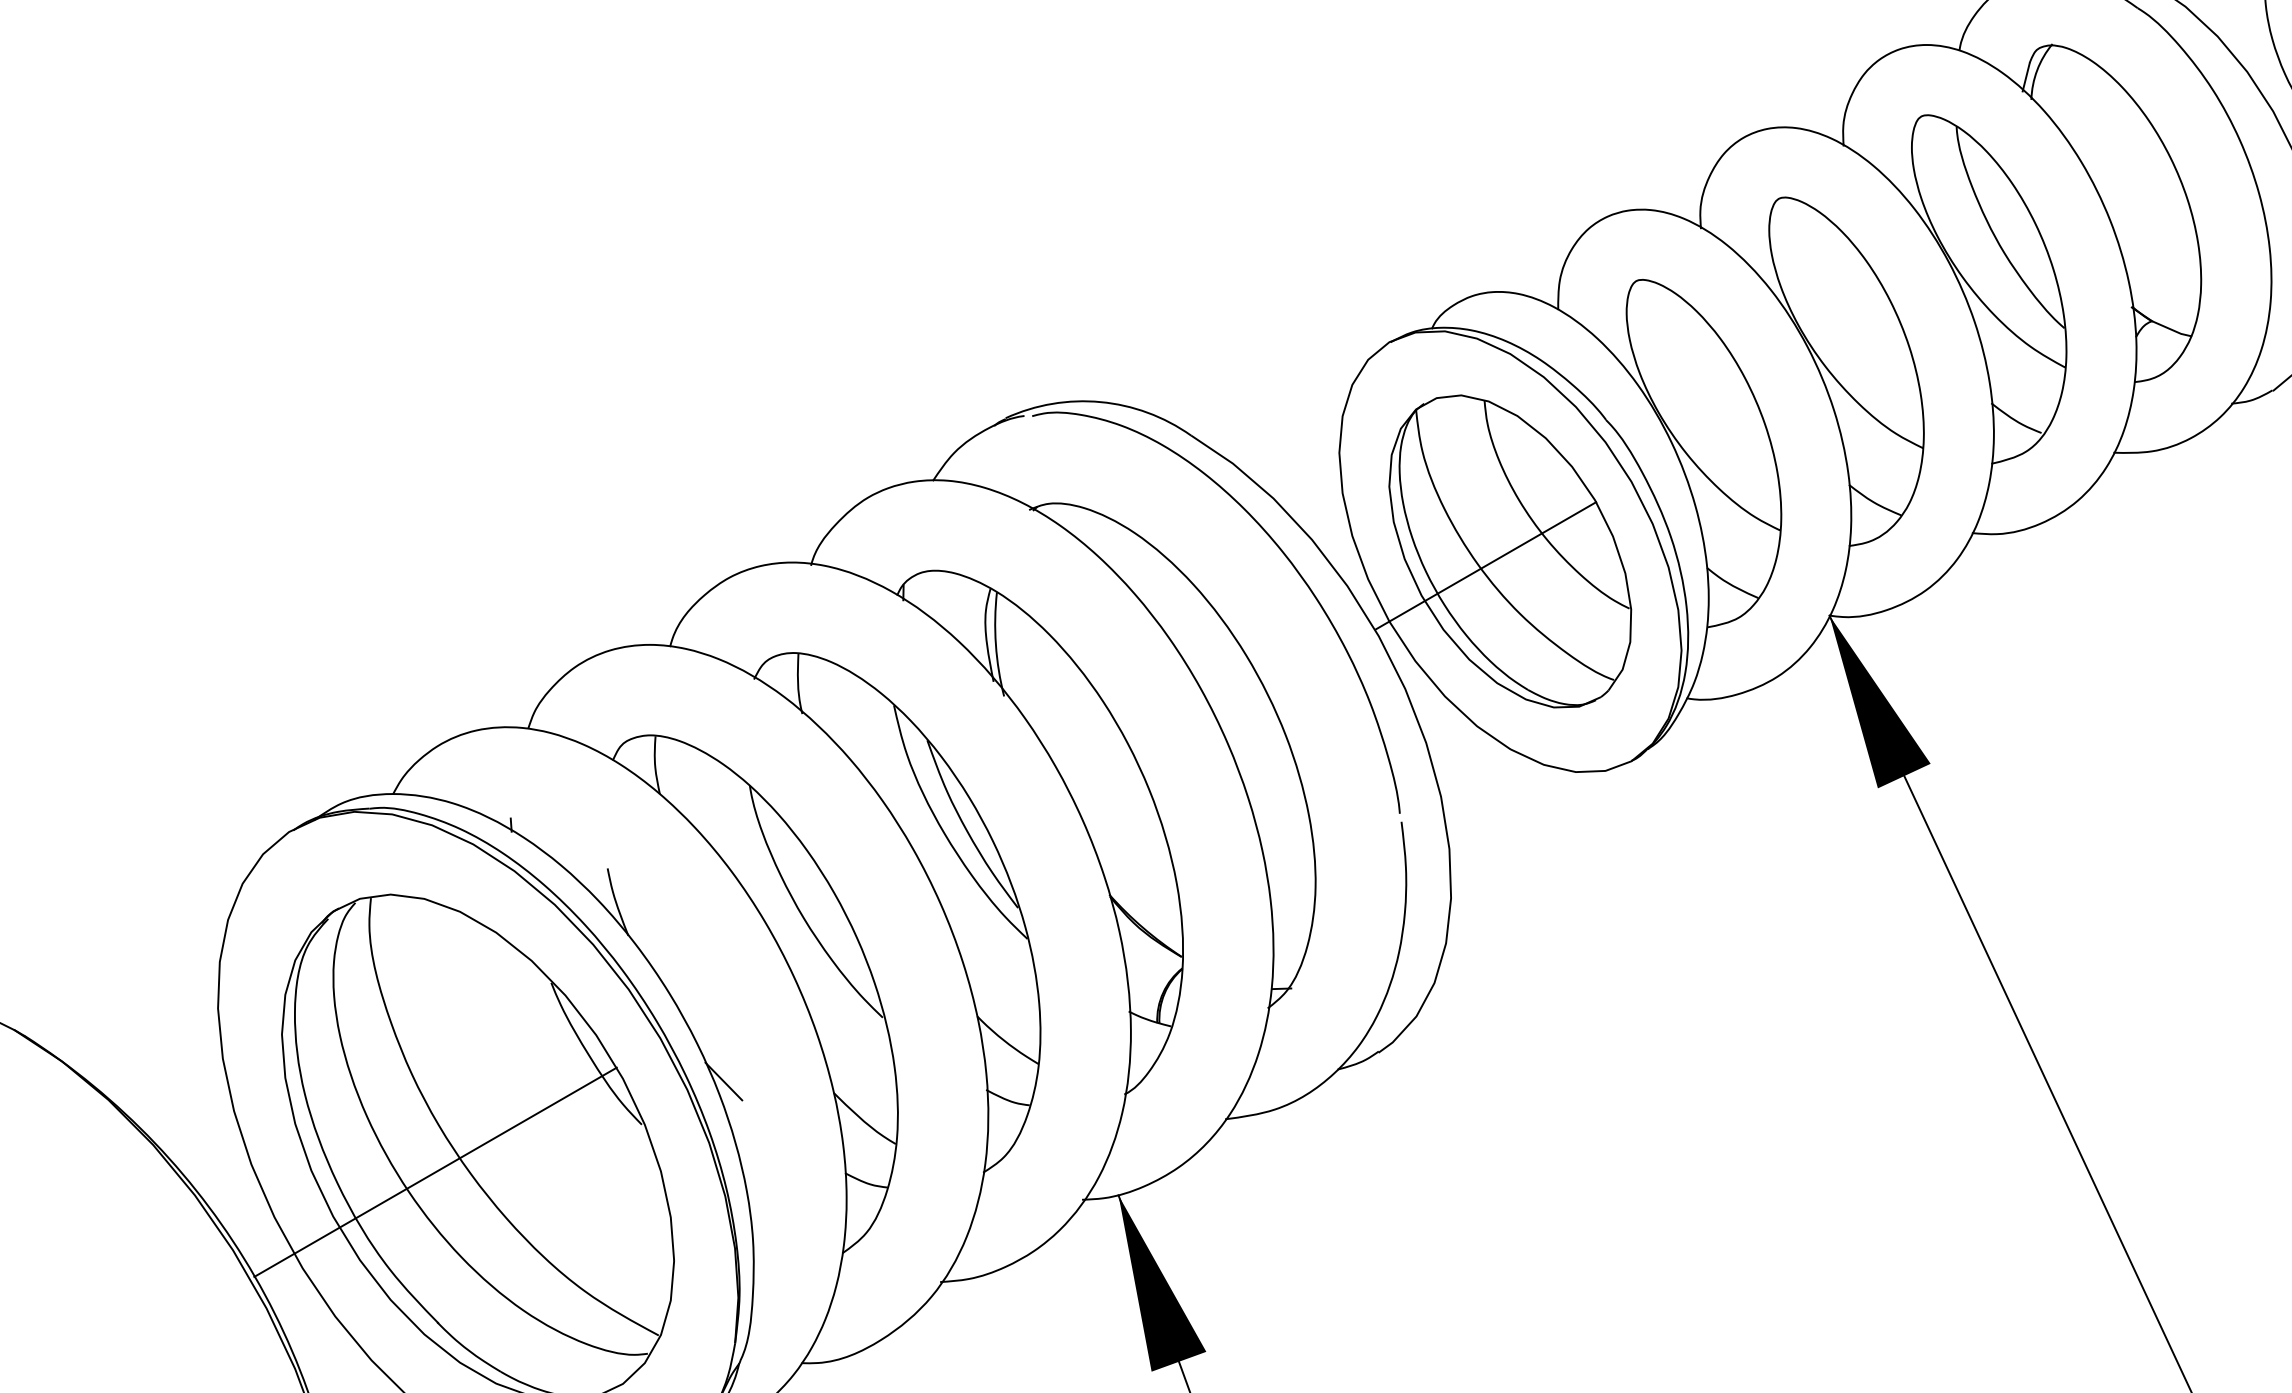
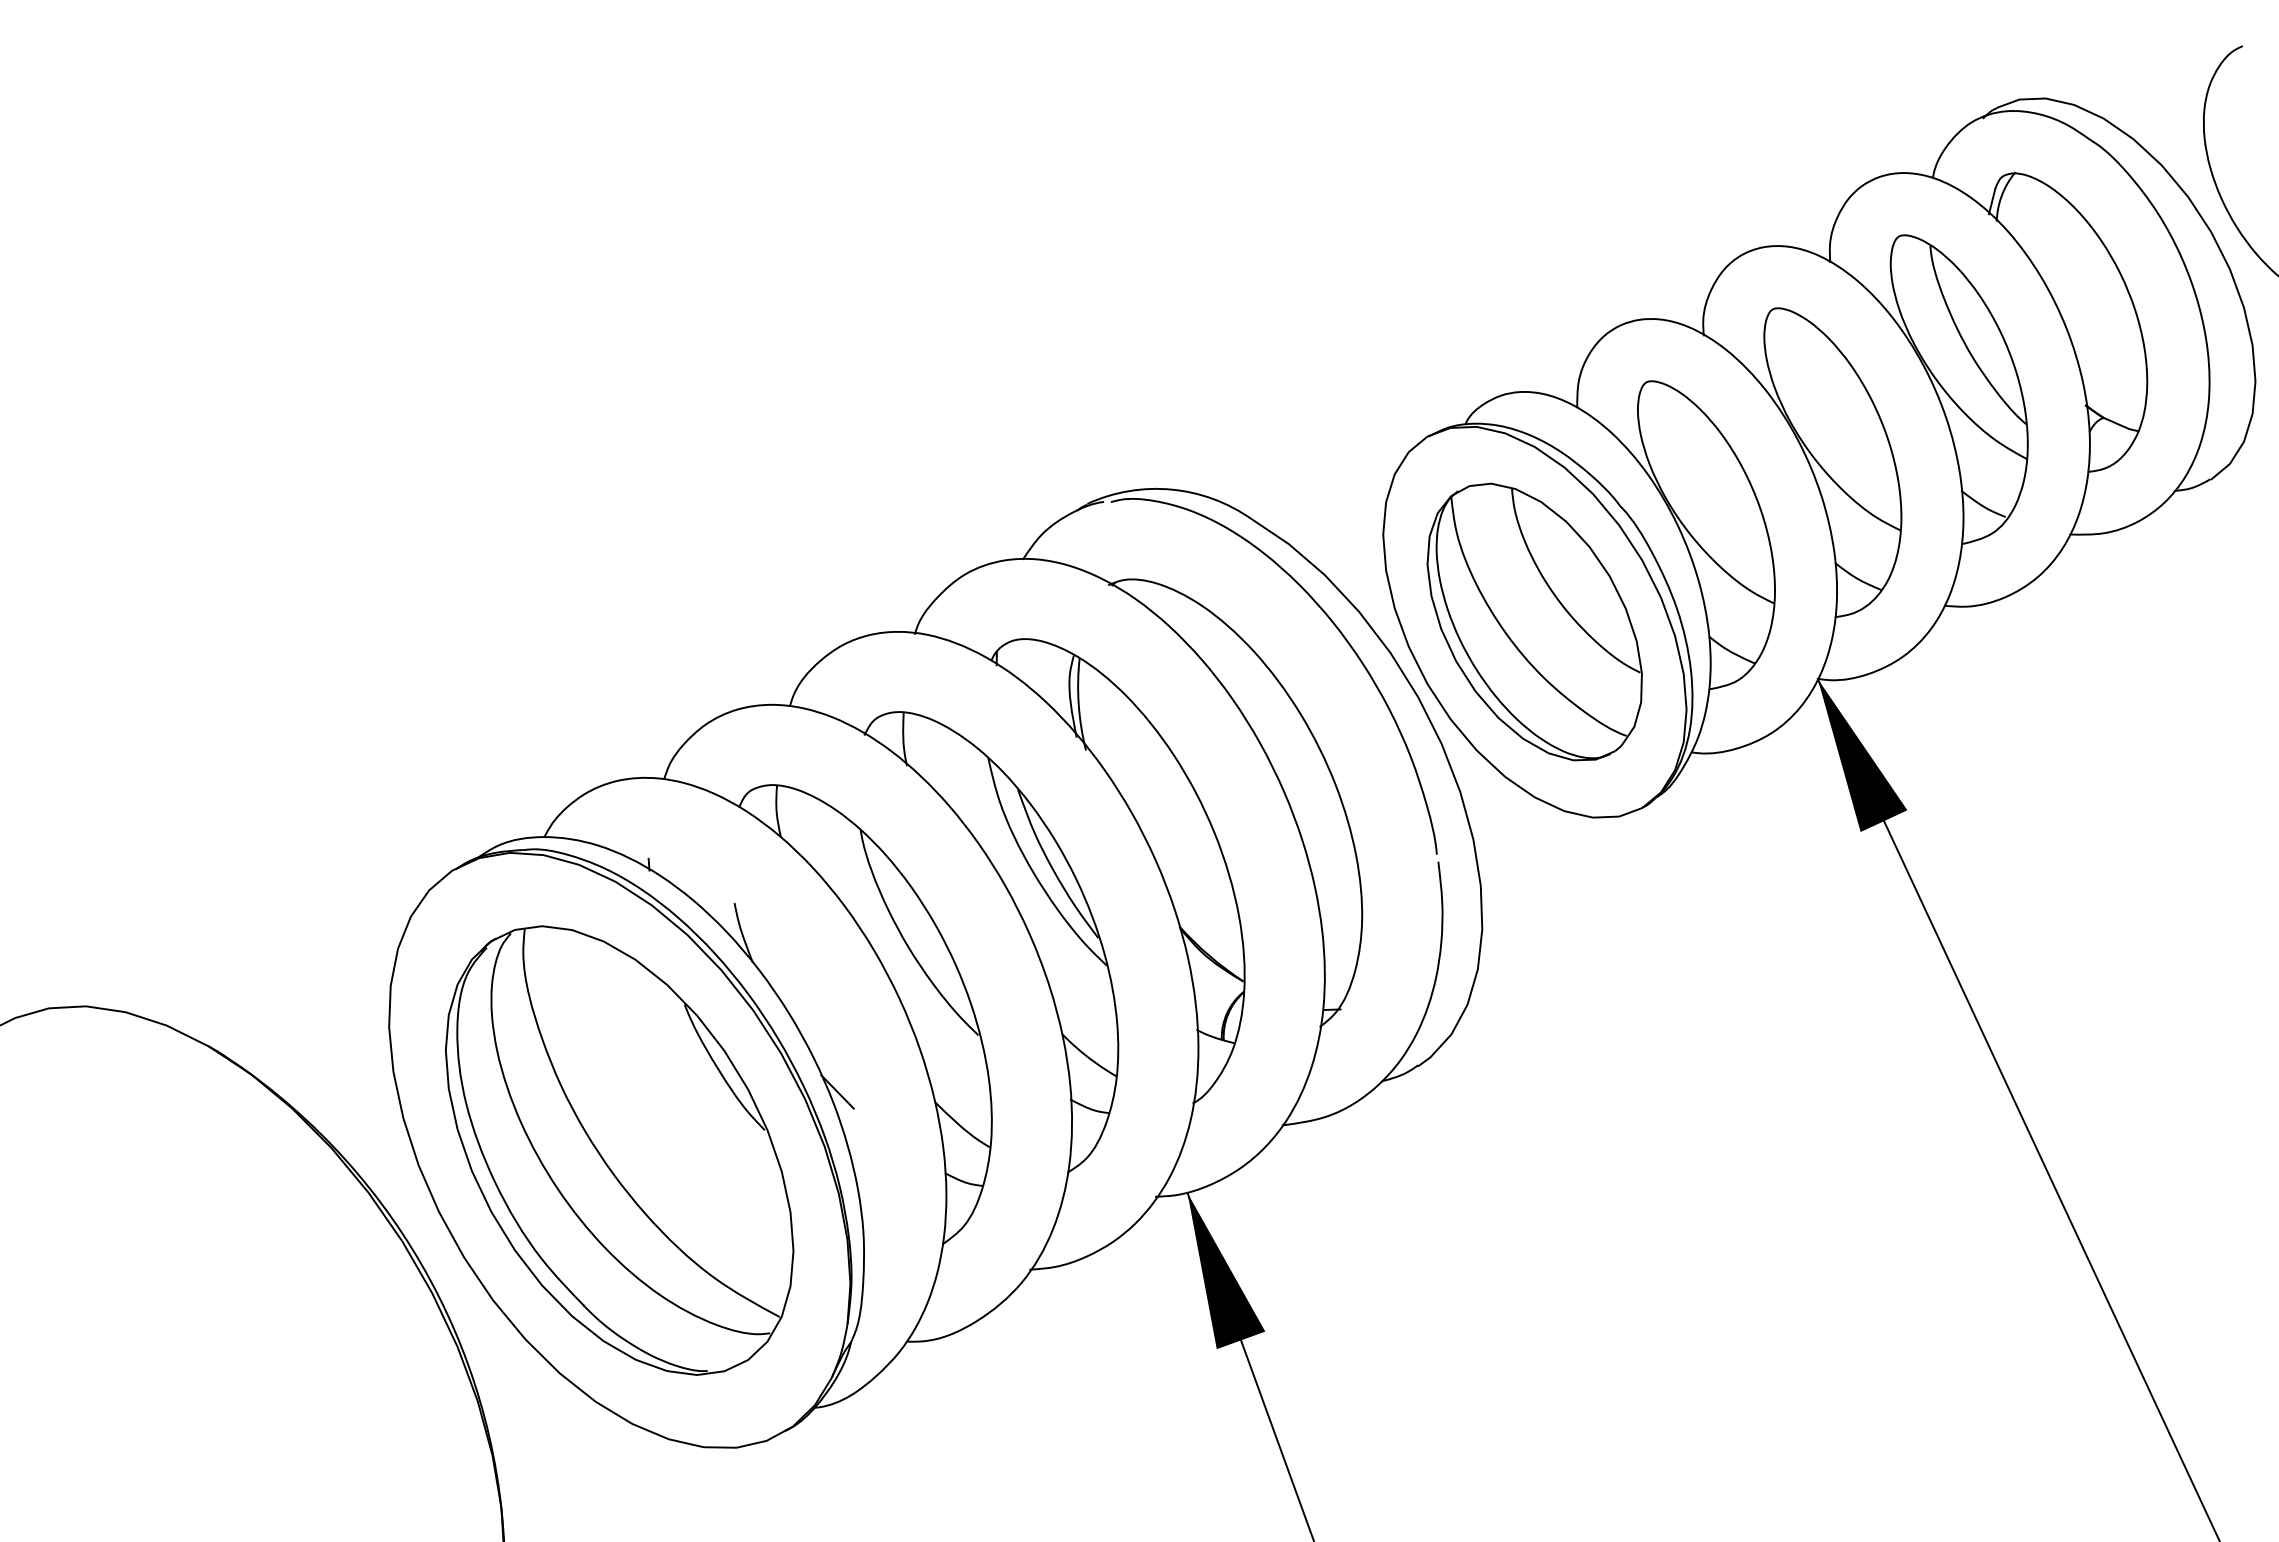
line: (1485, 565) -> (1512, 634), removed
line: (435, 1172) -> (581, 1172), removed

